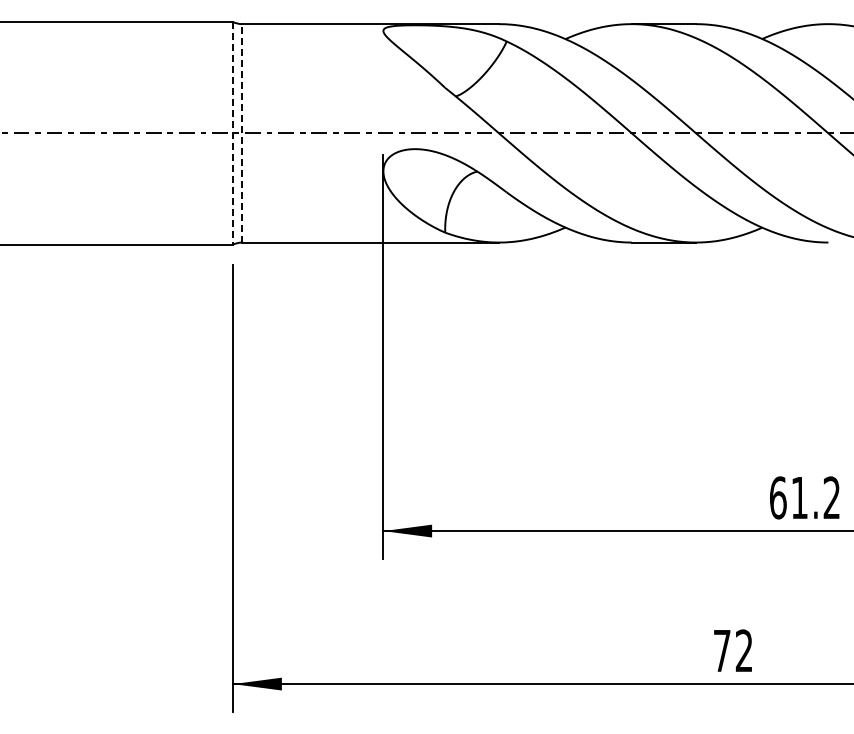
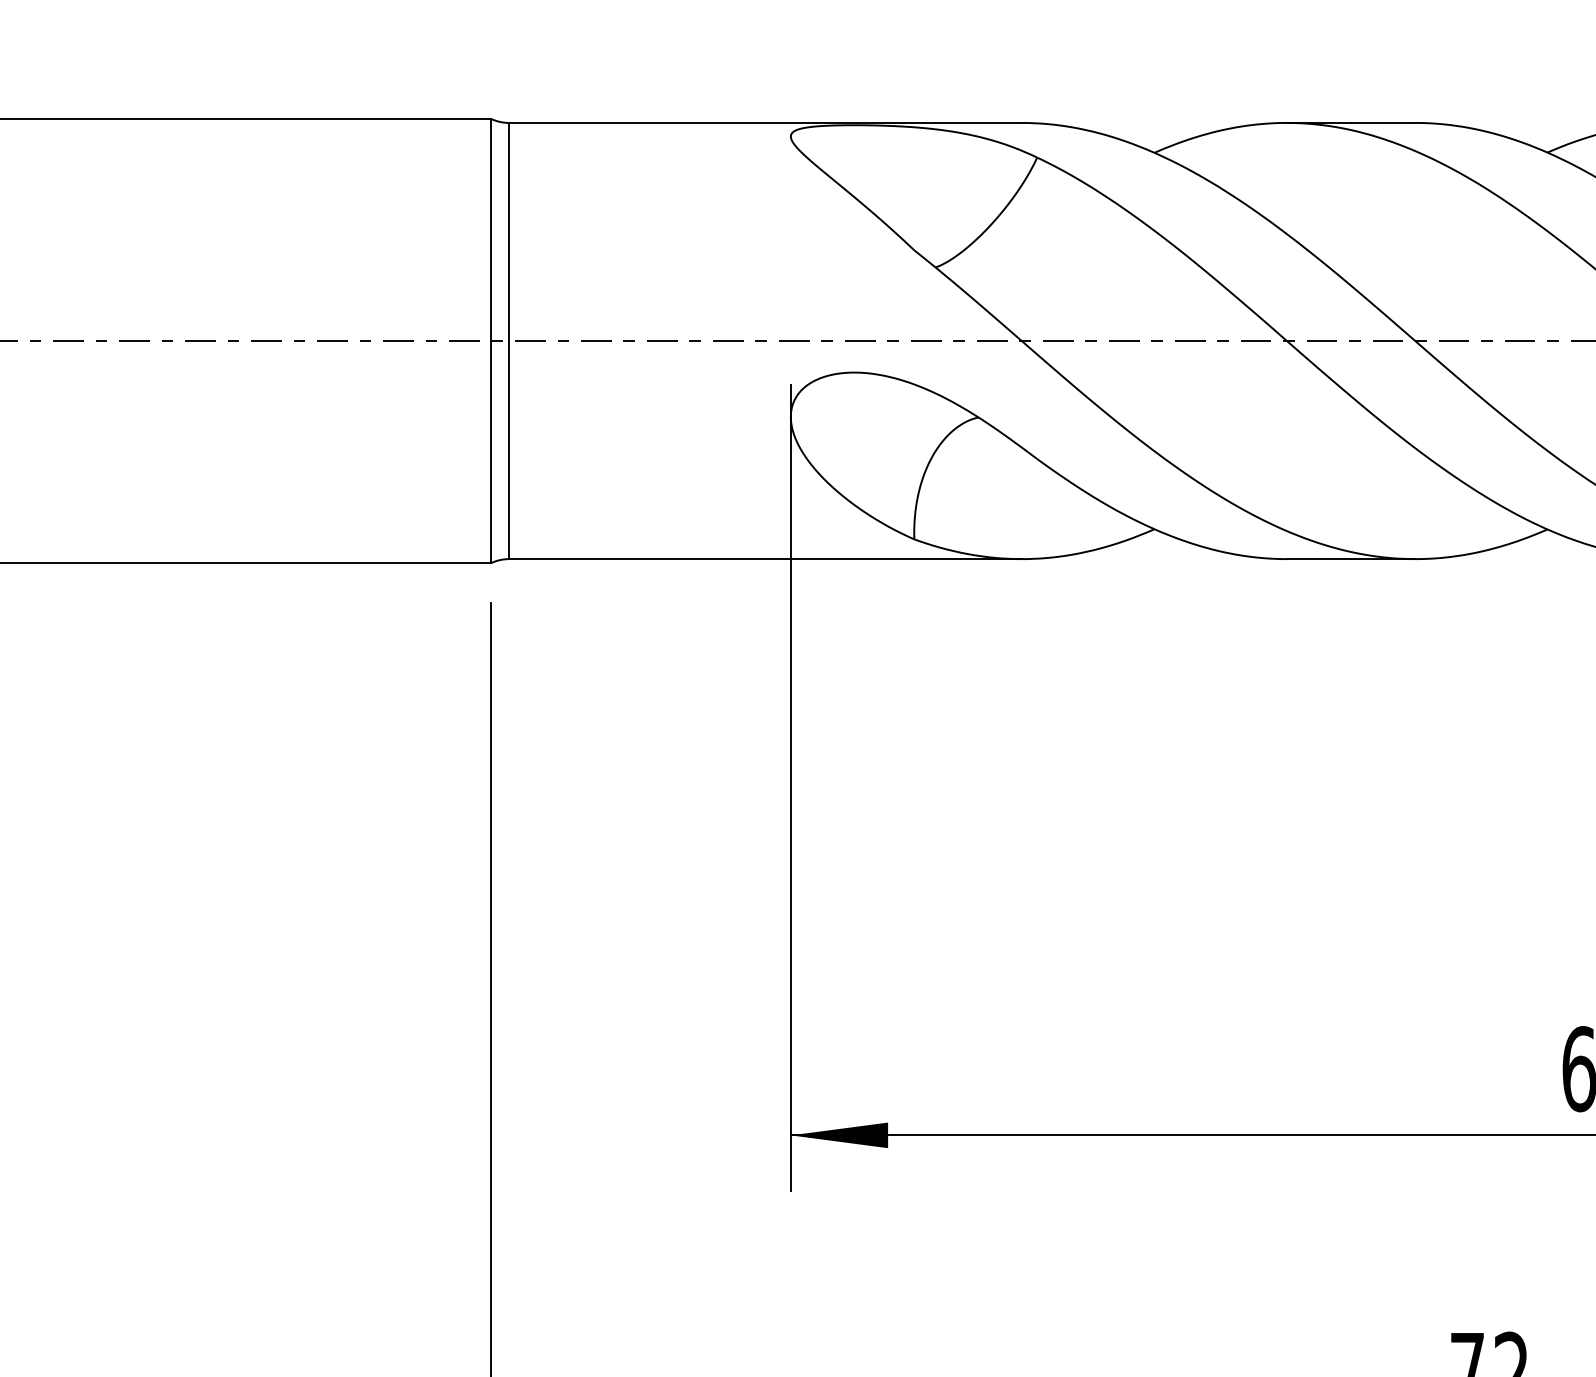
line: (242, 132) -> (509, 339), dashed -> solid
line: (233, 133) -> (491, 341), dashed -> solid

